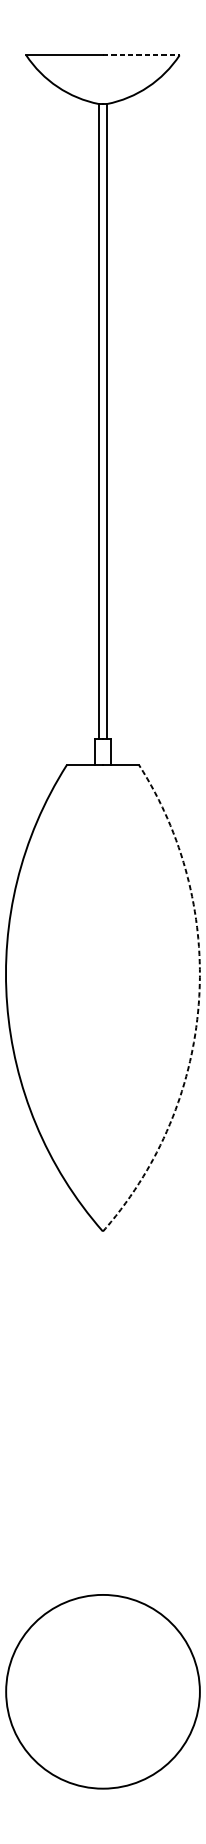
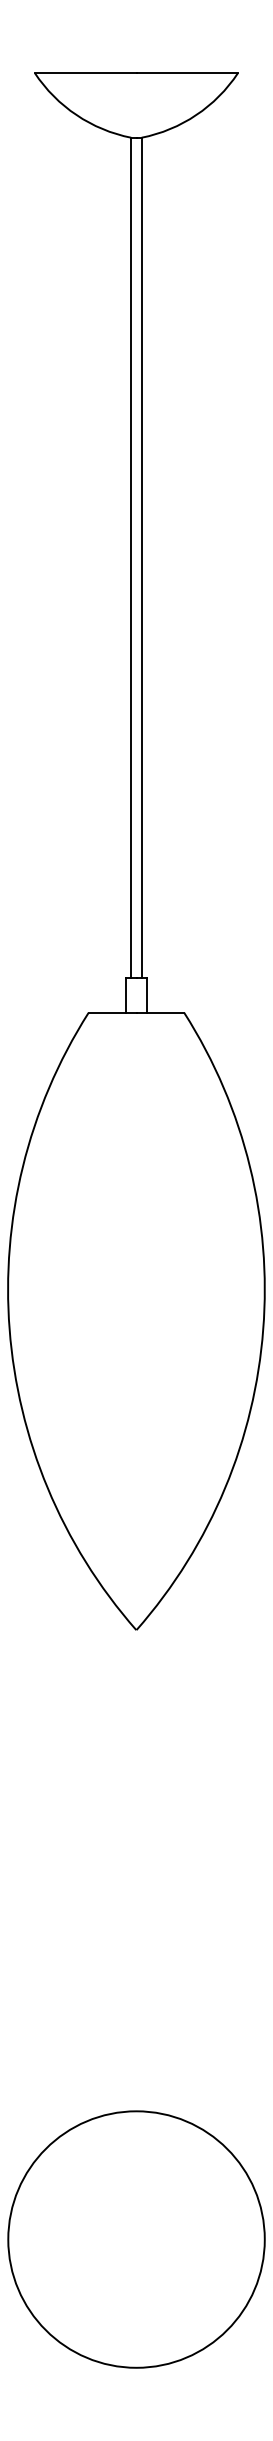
line: (141, 55) -> (187, 73), dashed -> solid
arc: (198, 1004) -> (263, 1329), dashed -> solid

